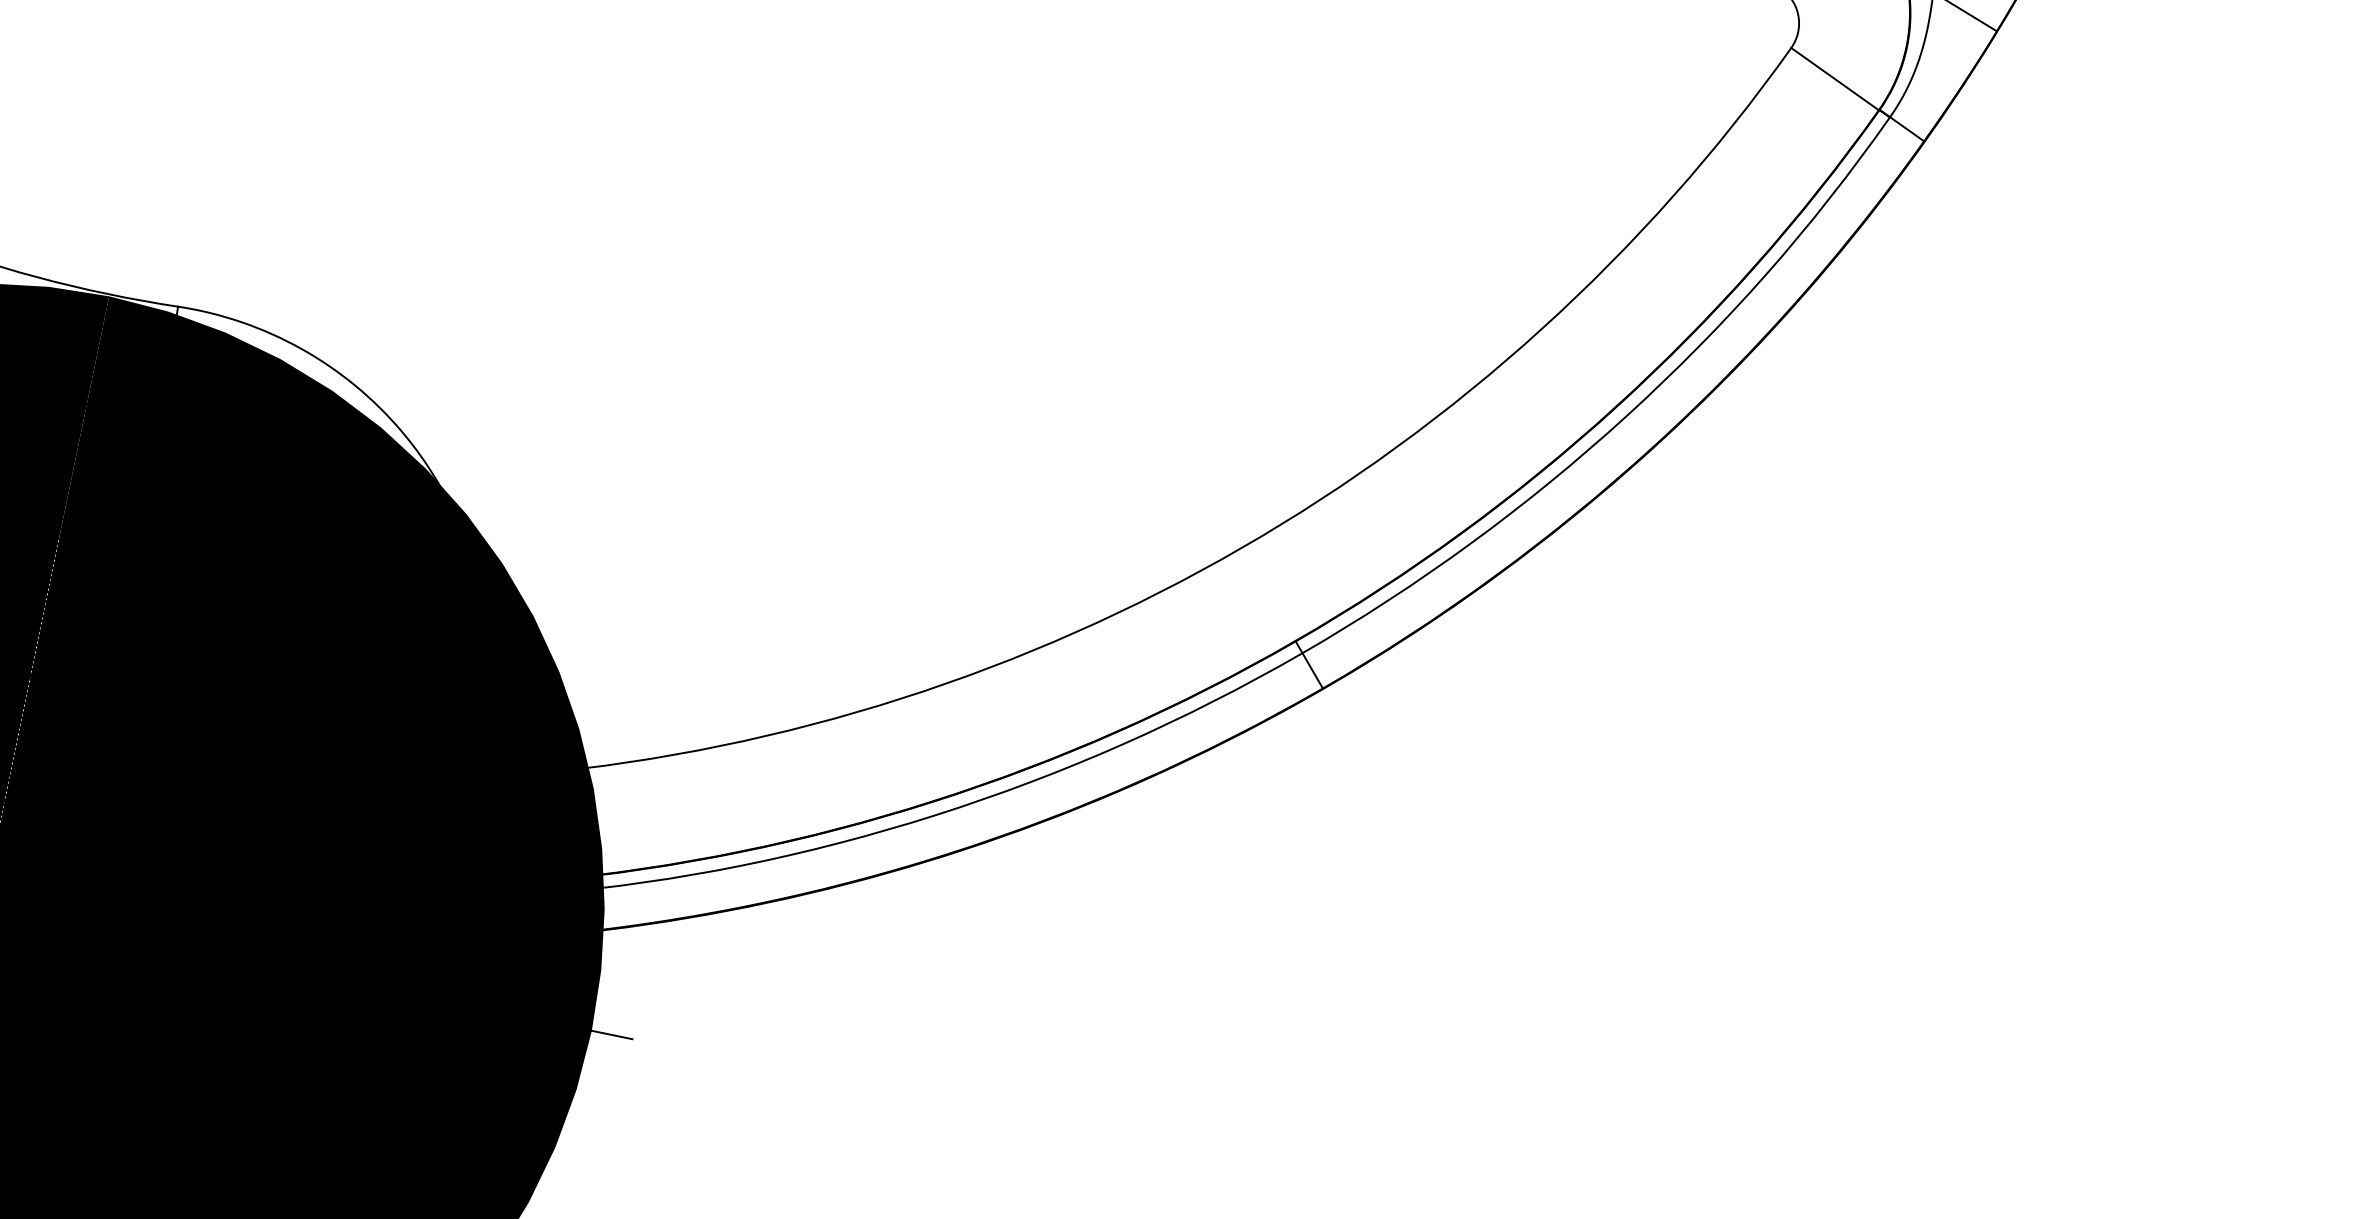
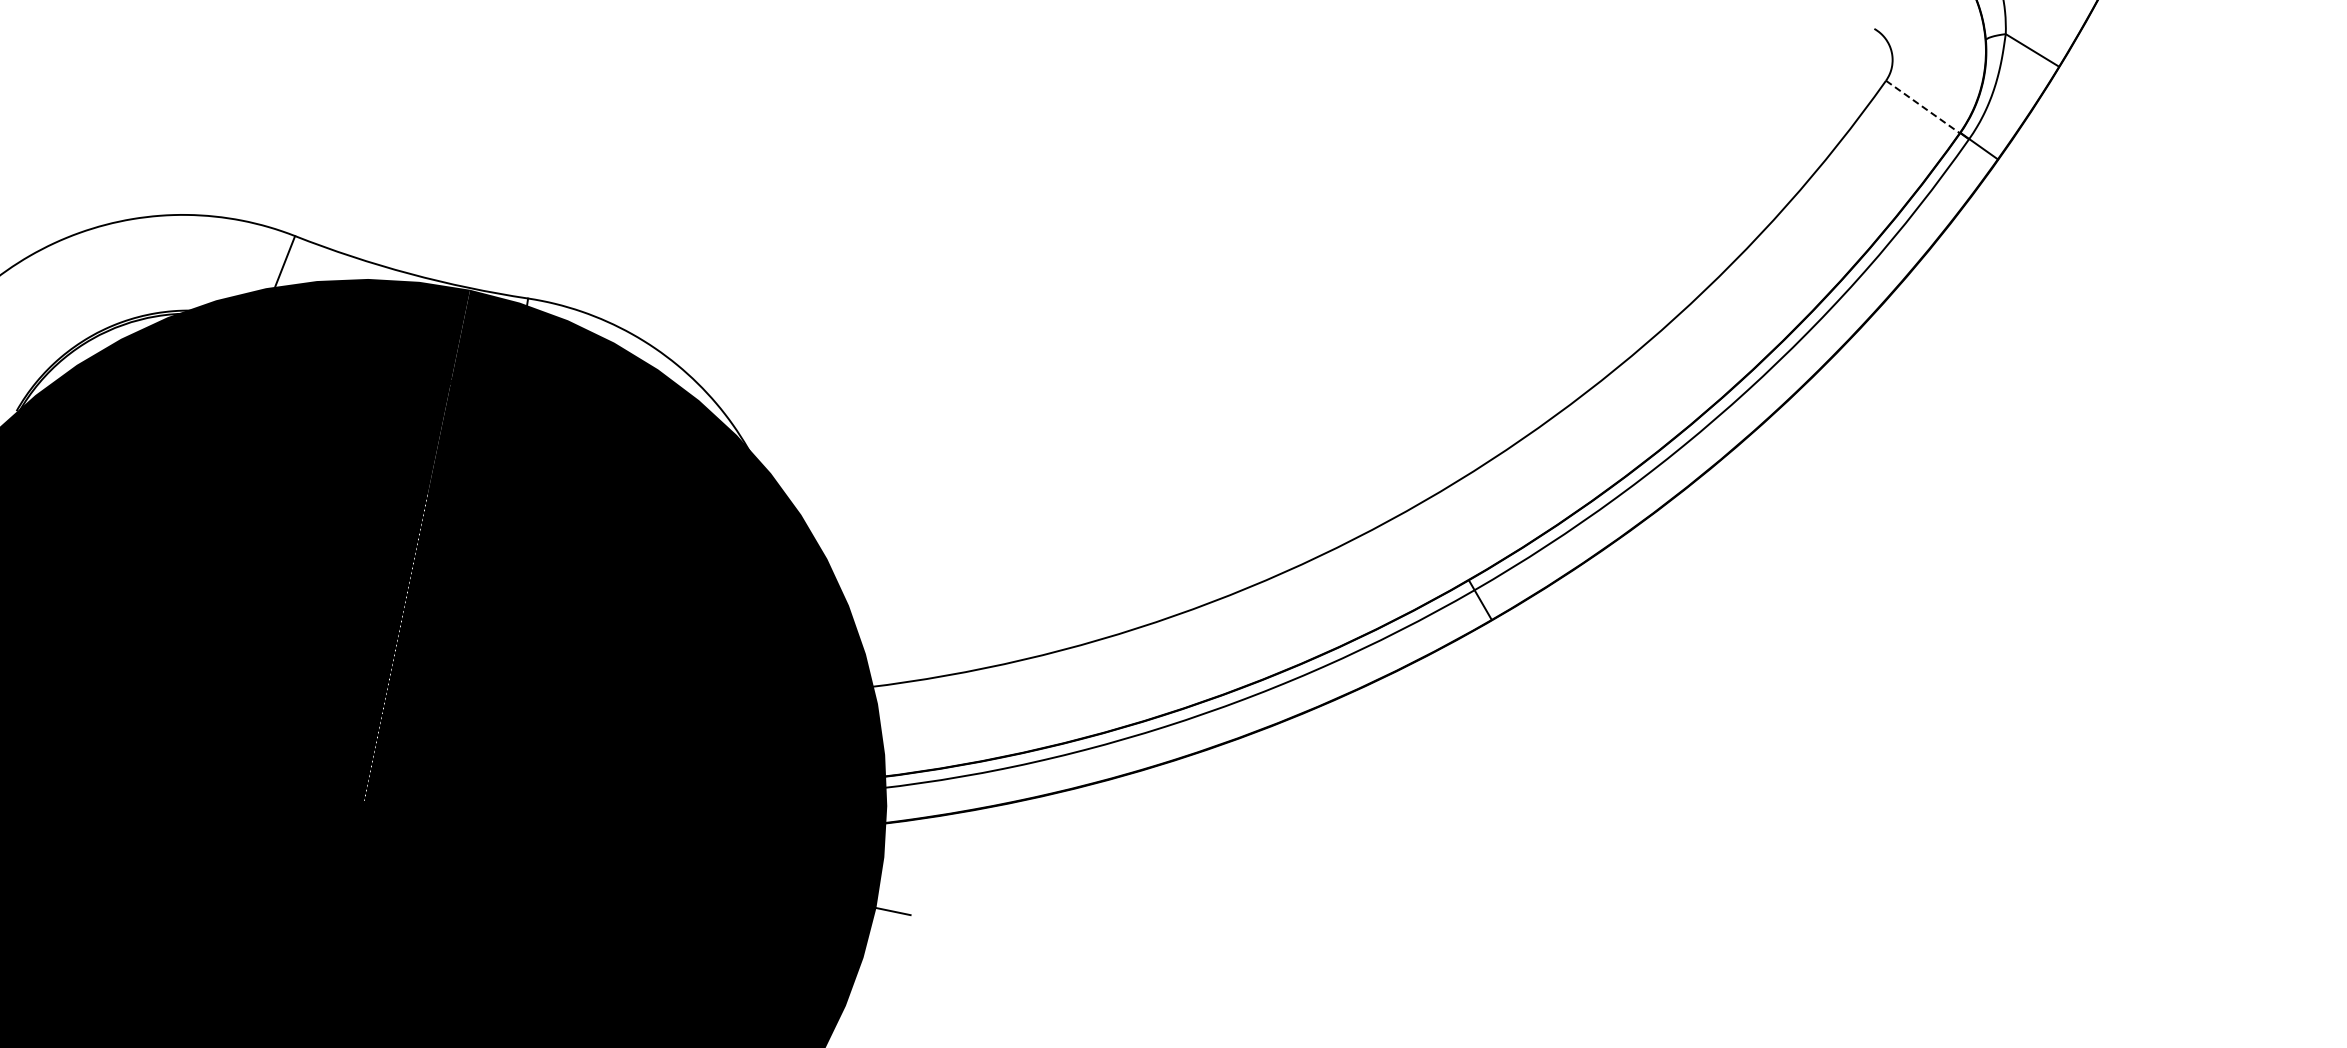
line: (1835, 79) -> (1923, 107), solid -> dashed

